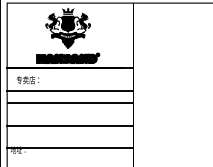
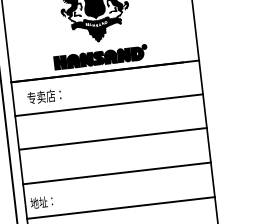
line: (70, 103) -> (113, 139), moved
line: (70, 126) -> (117, 173), moved
line: (70, 147) -> (121, 207), moved

